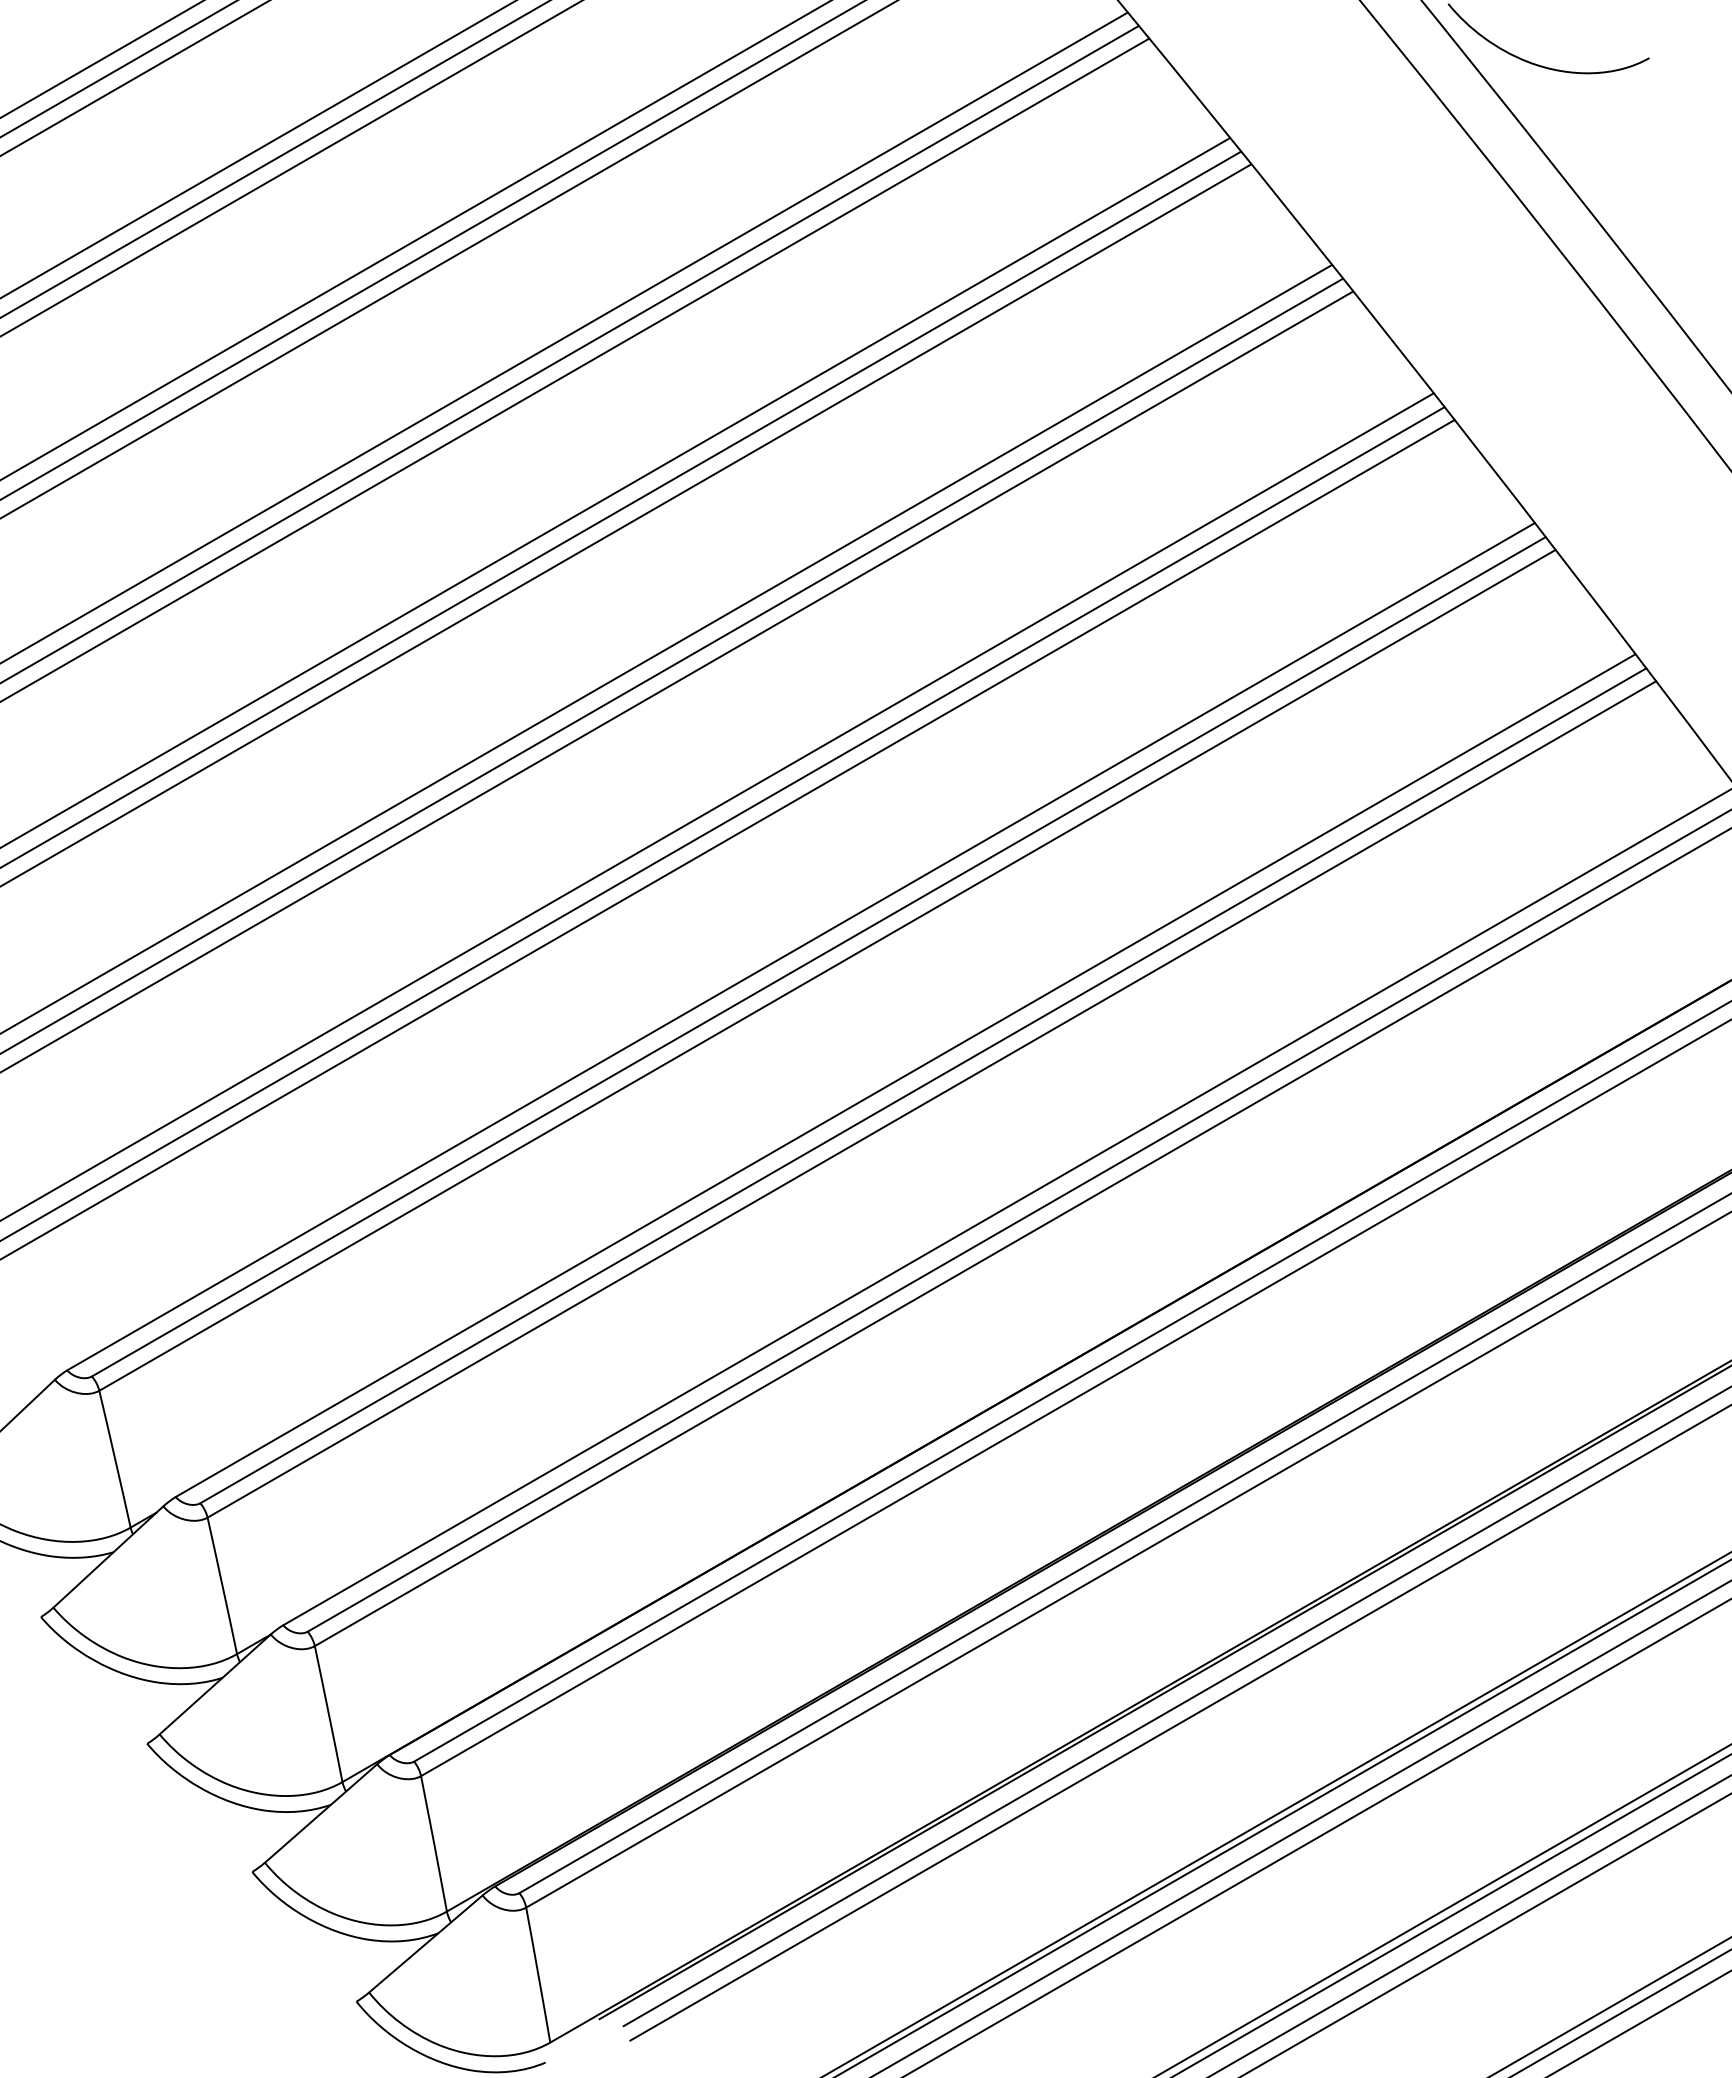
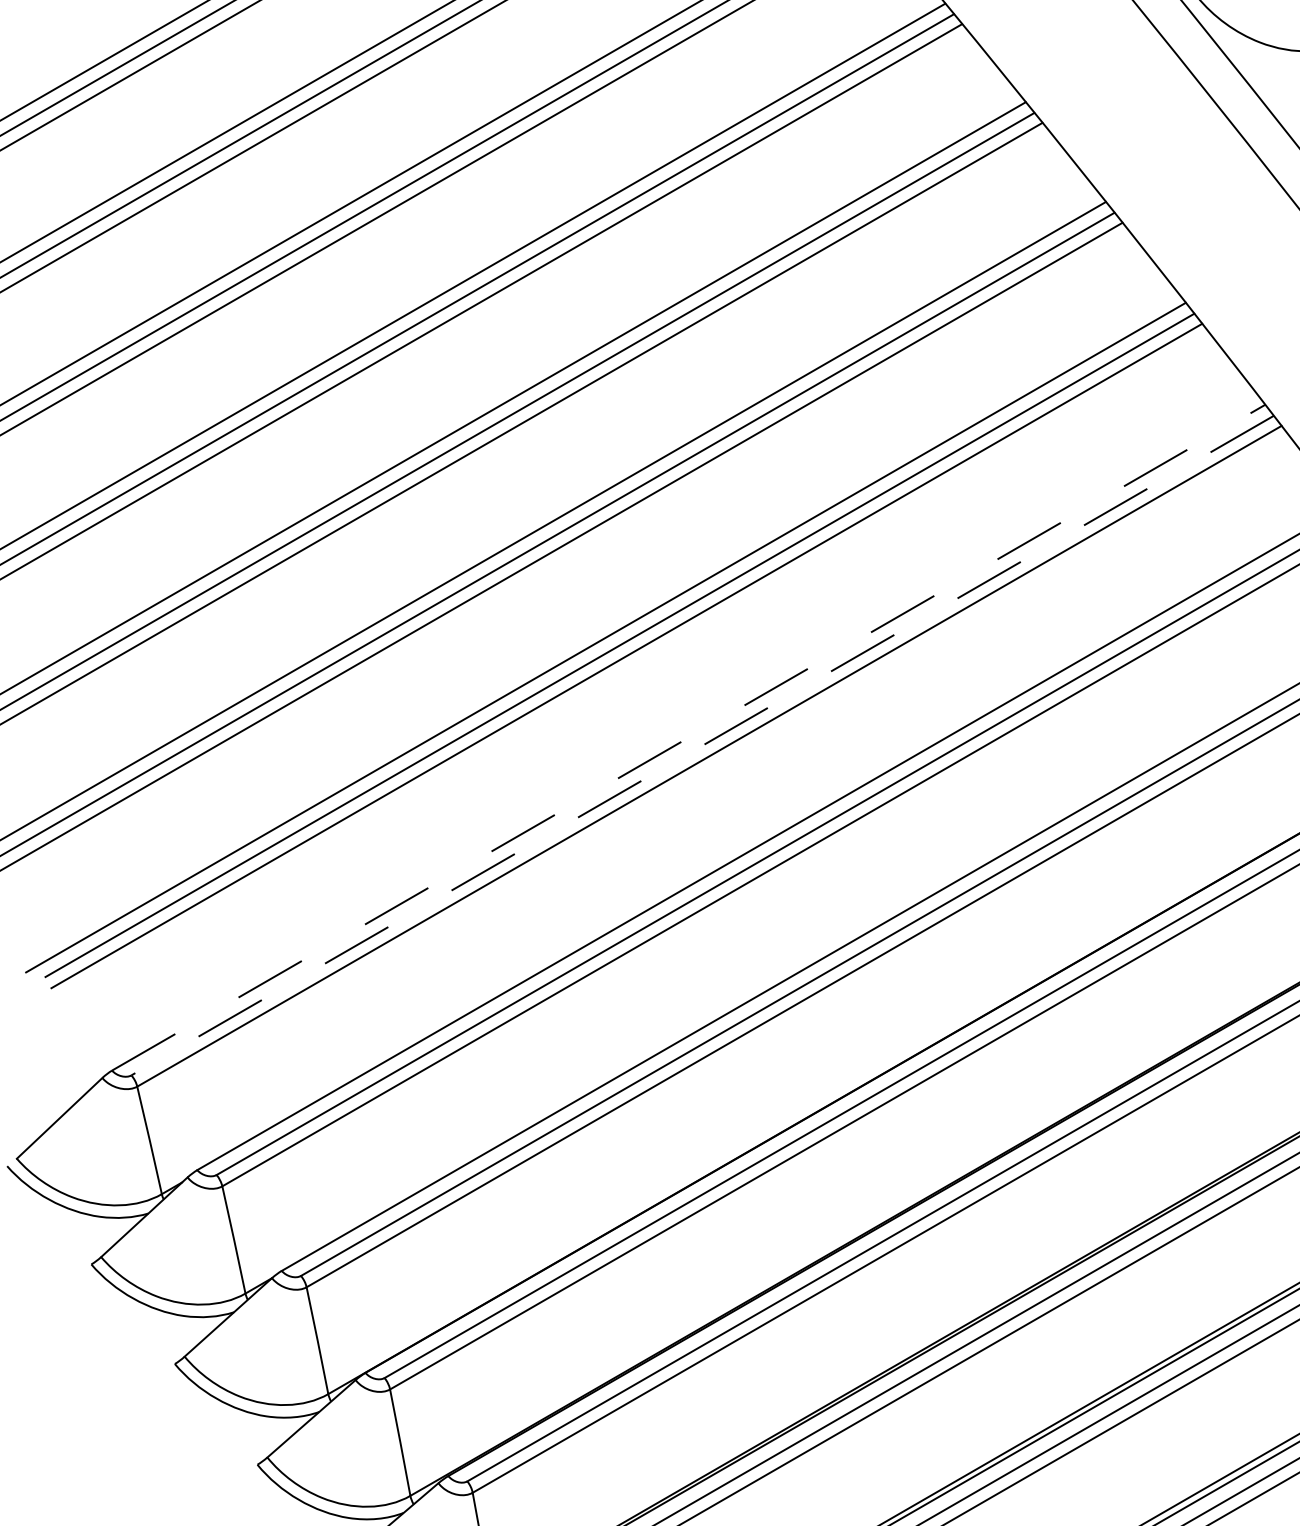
line: (801, 946) -> (689, 737), solid -> dashed
line: (818, 957) -> (702, 746), solid -> dashed

